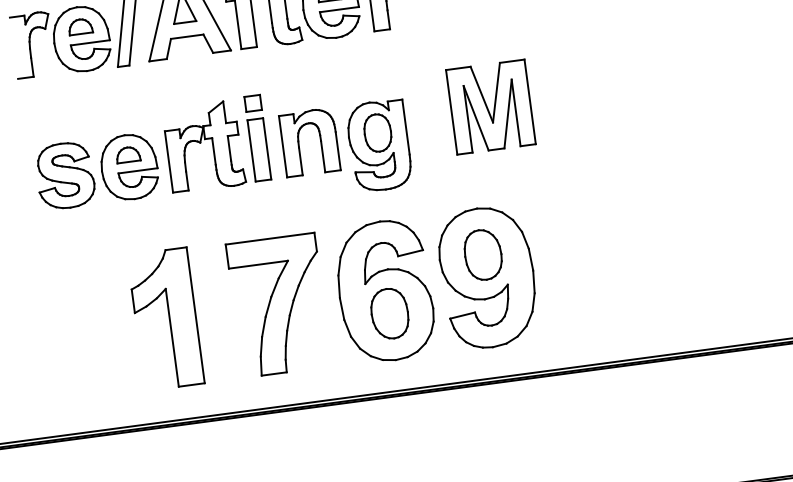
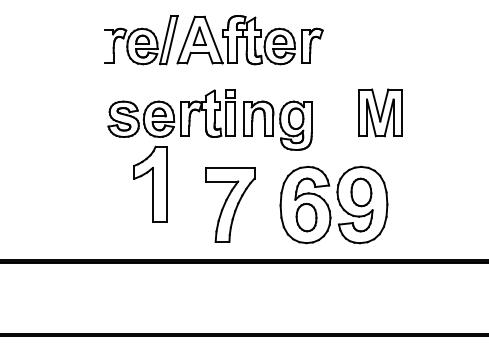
part: (491, 106) -> (380, 112), moved
part: (435, 283) -> (333, 204), moved
part: (165, 317) -> (150, 183), moved

